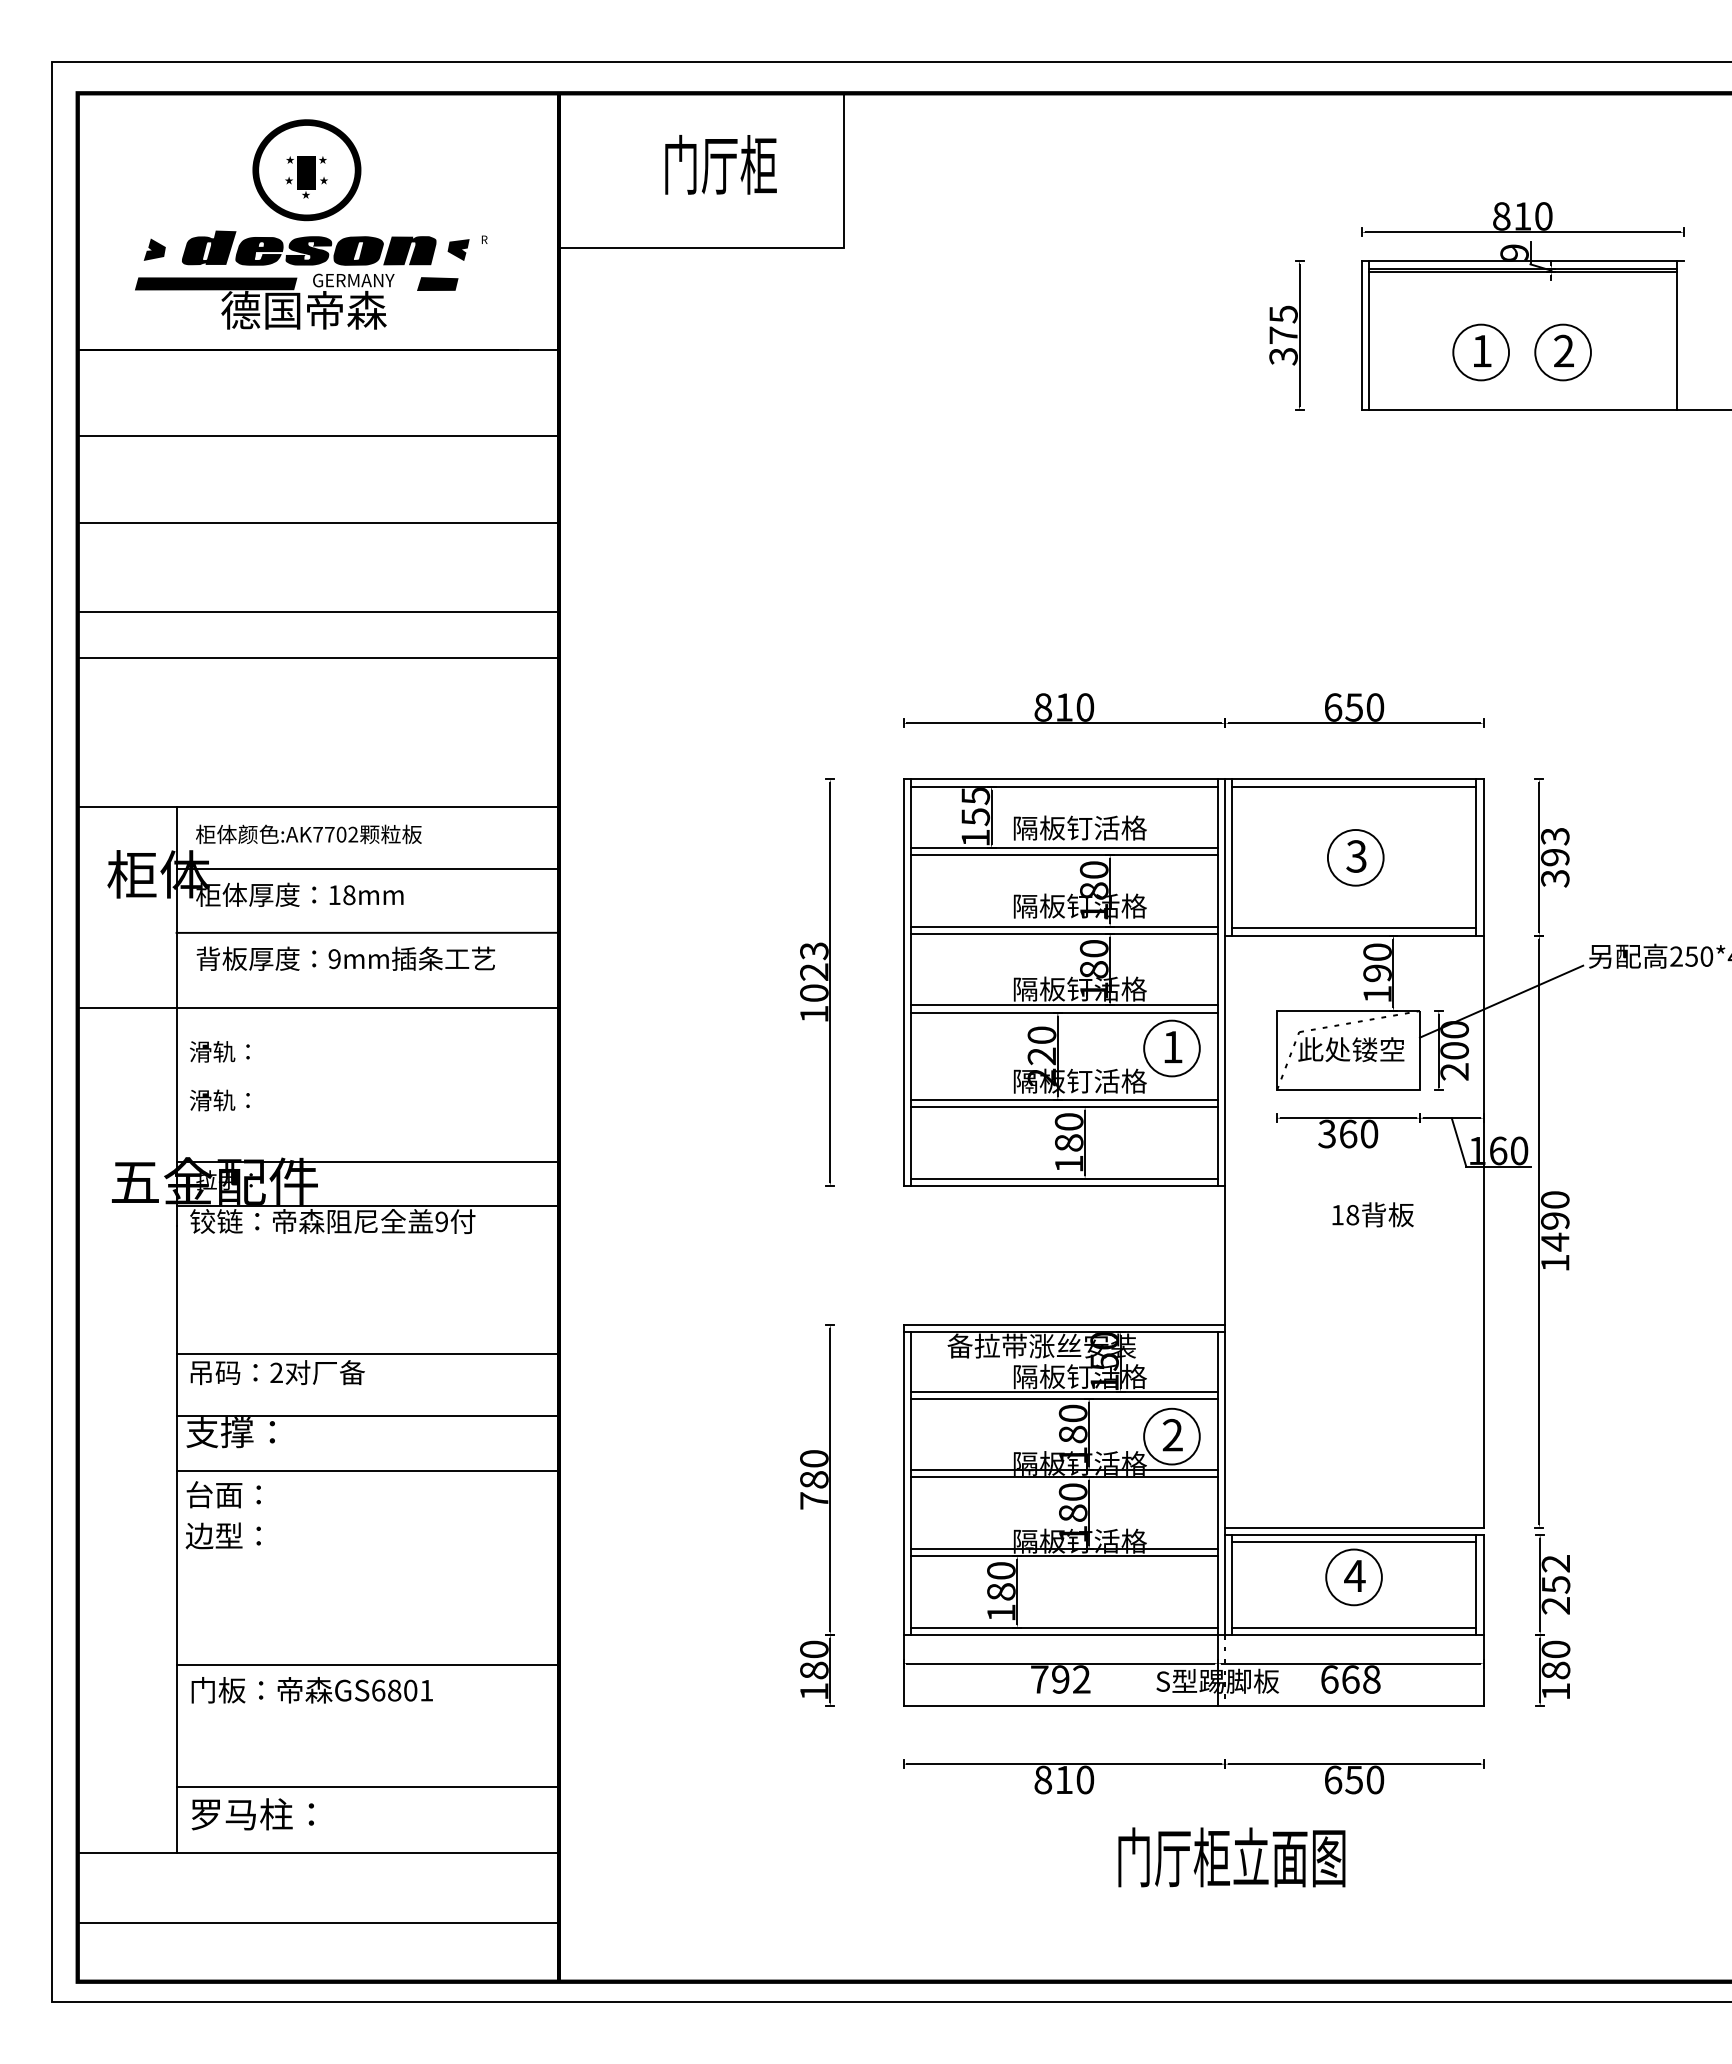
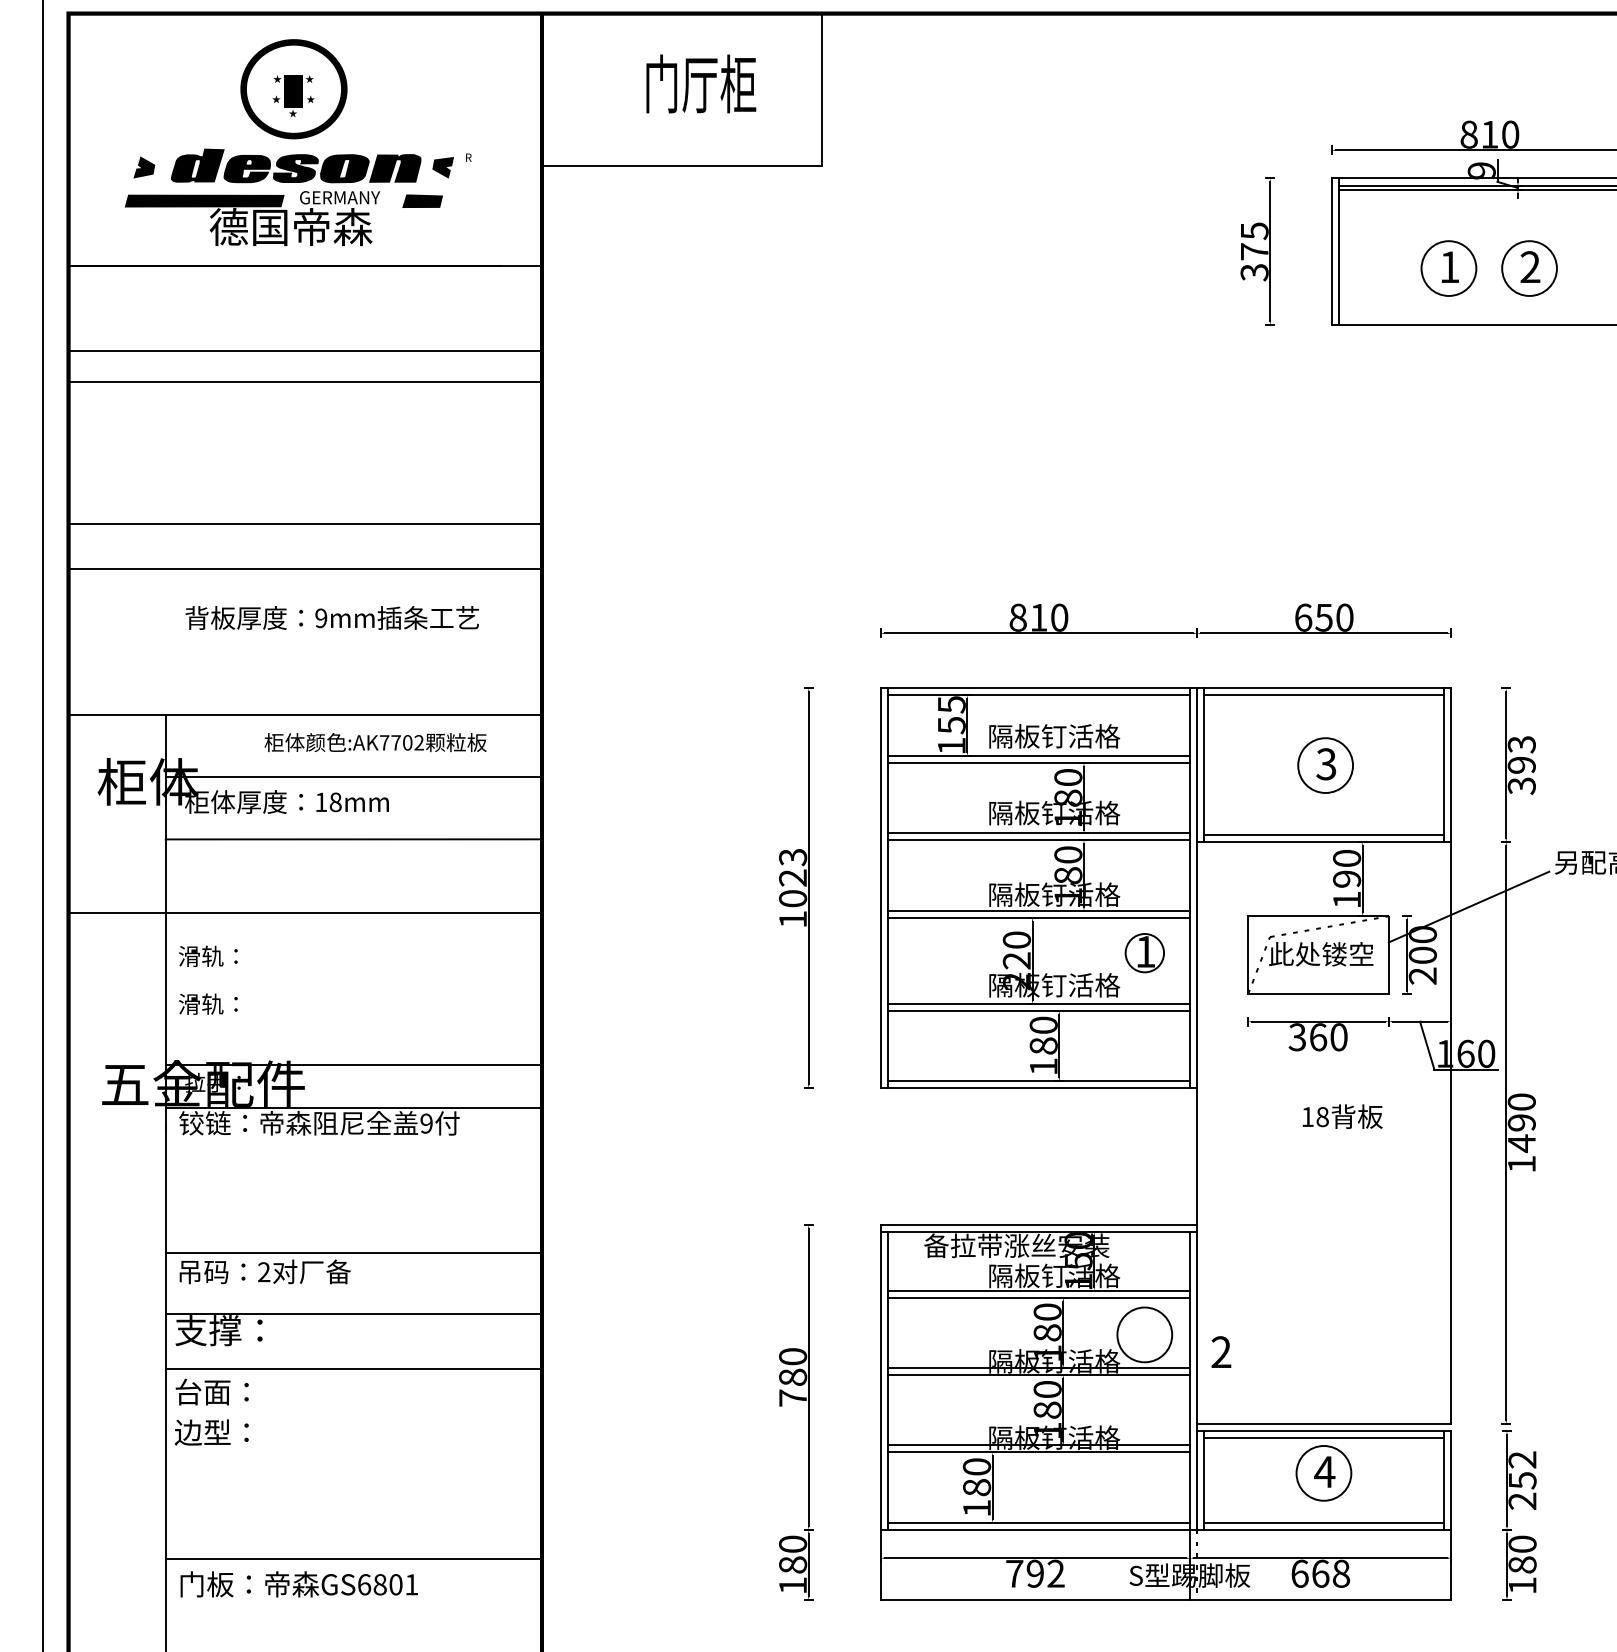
line: (319, 522) -> (306, 381), moved
text: (308, 834) -> (375, 742), moved
text: (345, 958) -> (331, 617), moved
circle: (1171, 1048) -> (1144, 953), size x0.7
text: (1172, 1435) -> (1221, 1352), moved

